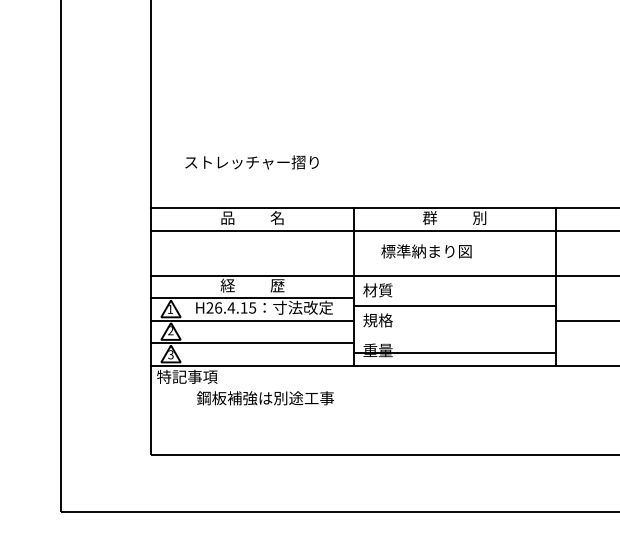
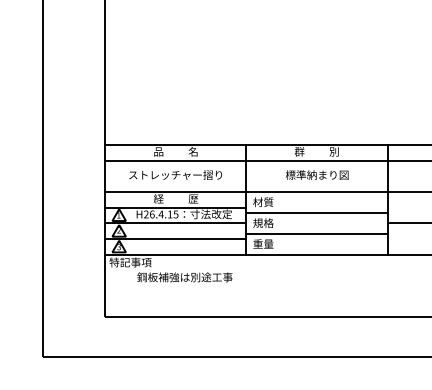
text: (251, 161) -> (175, 174), moved
text: (425, 250) -> (316, 174), moved
line: (454, 352) -> (316, 233), moved

